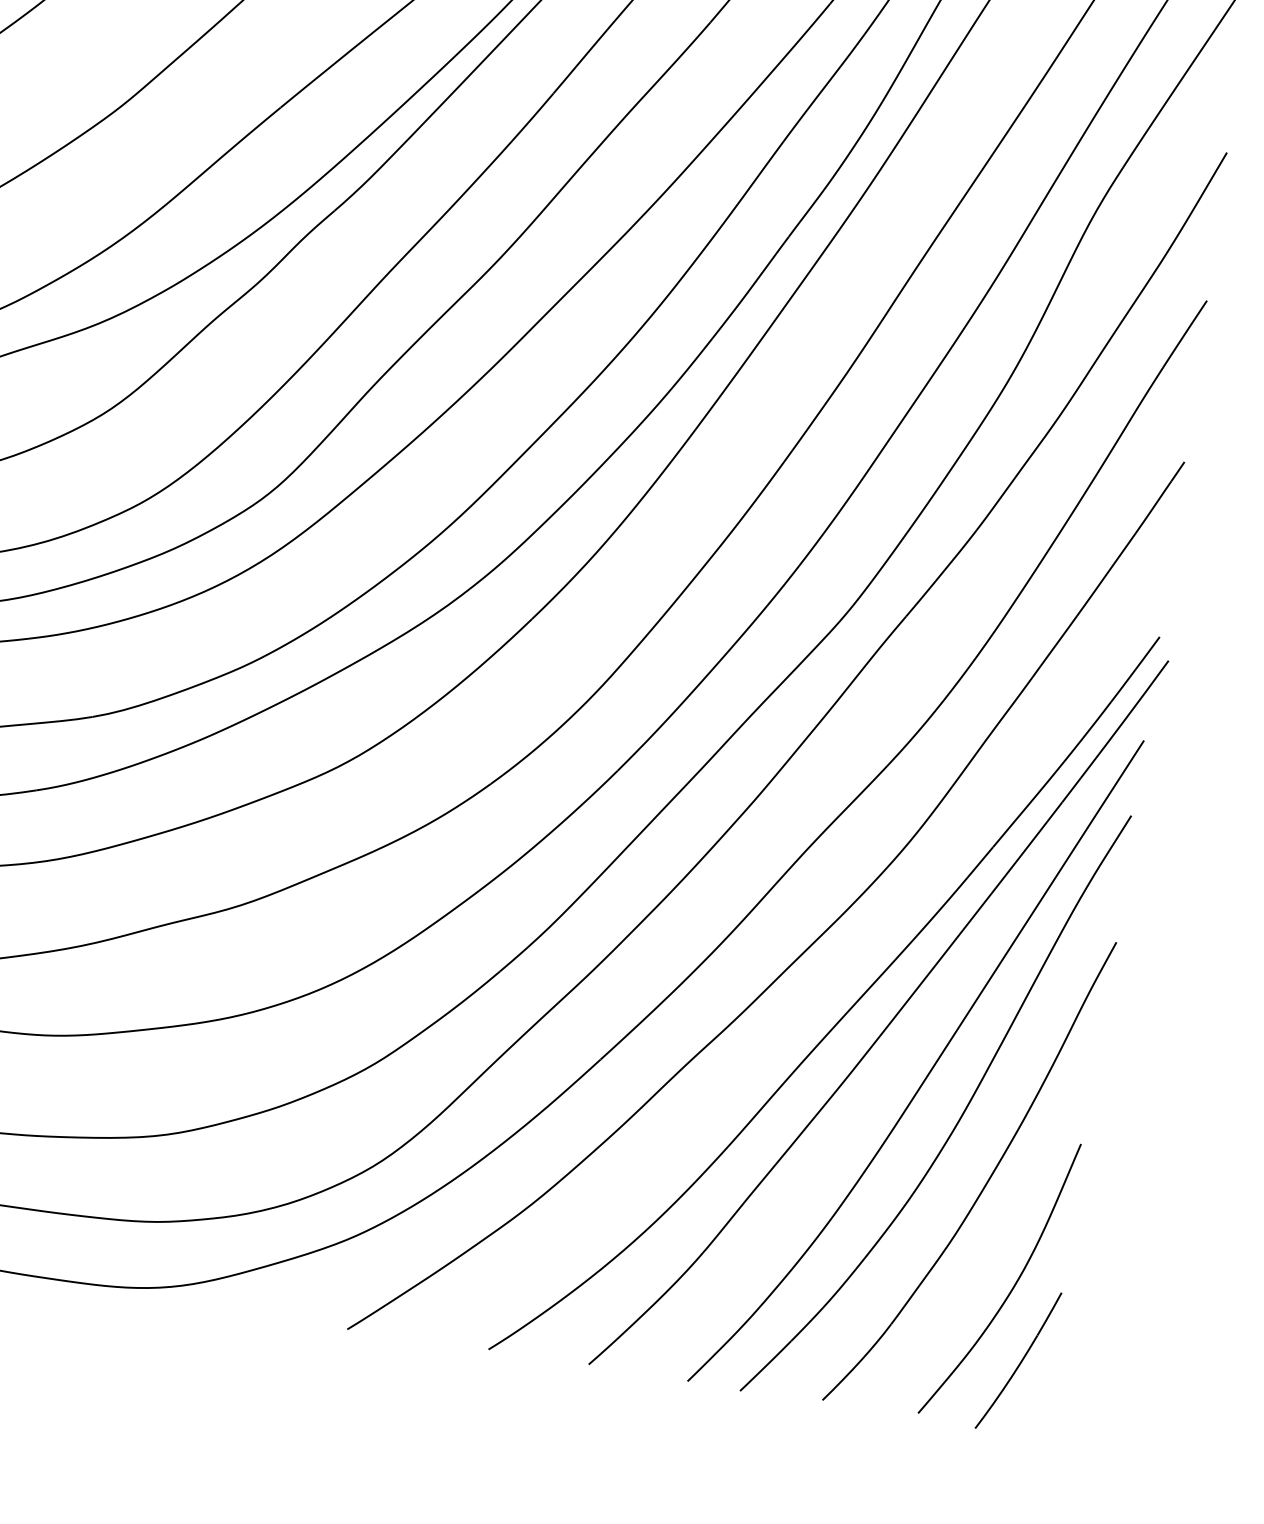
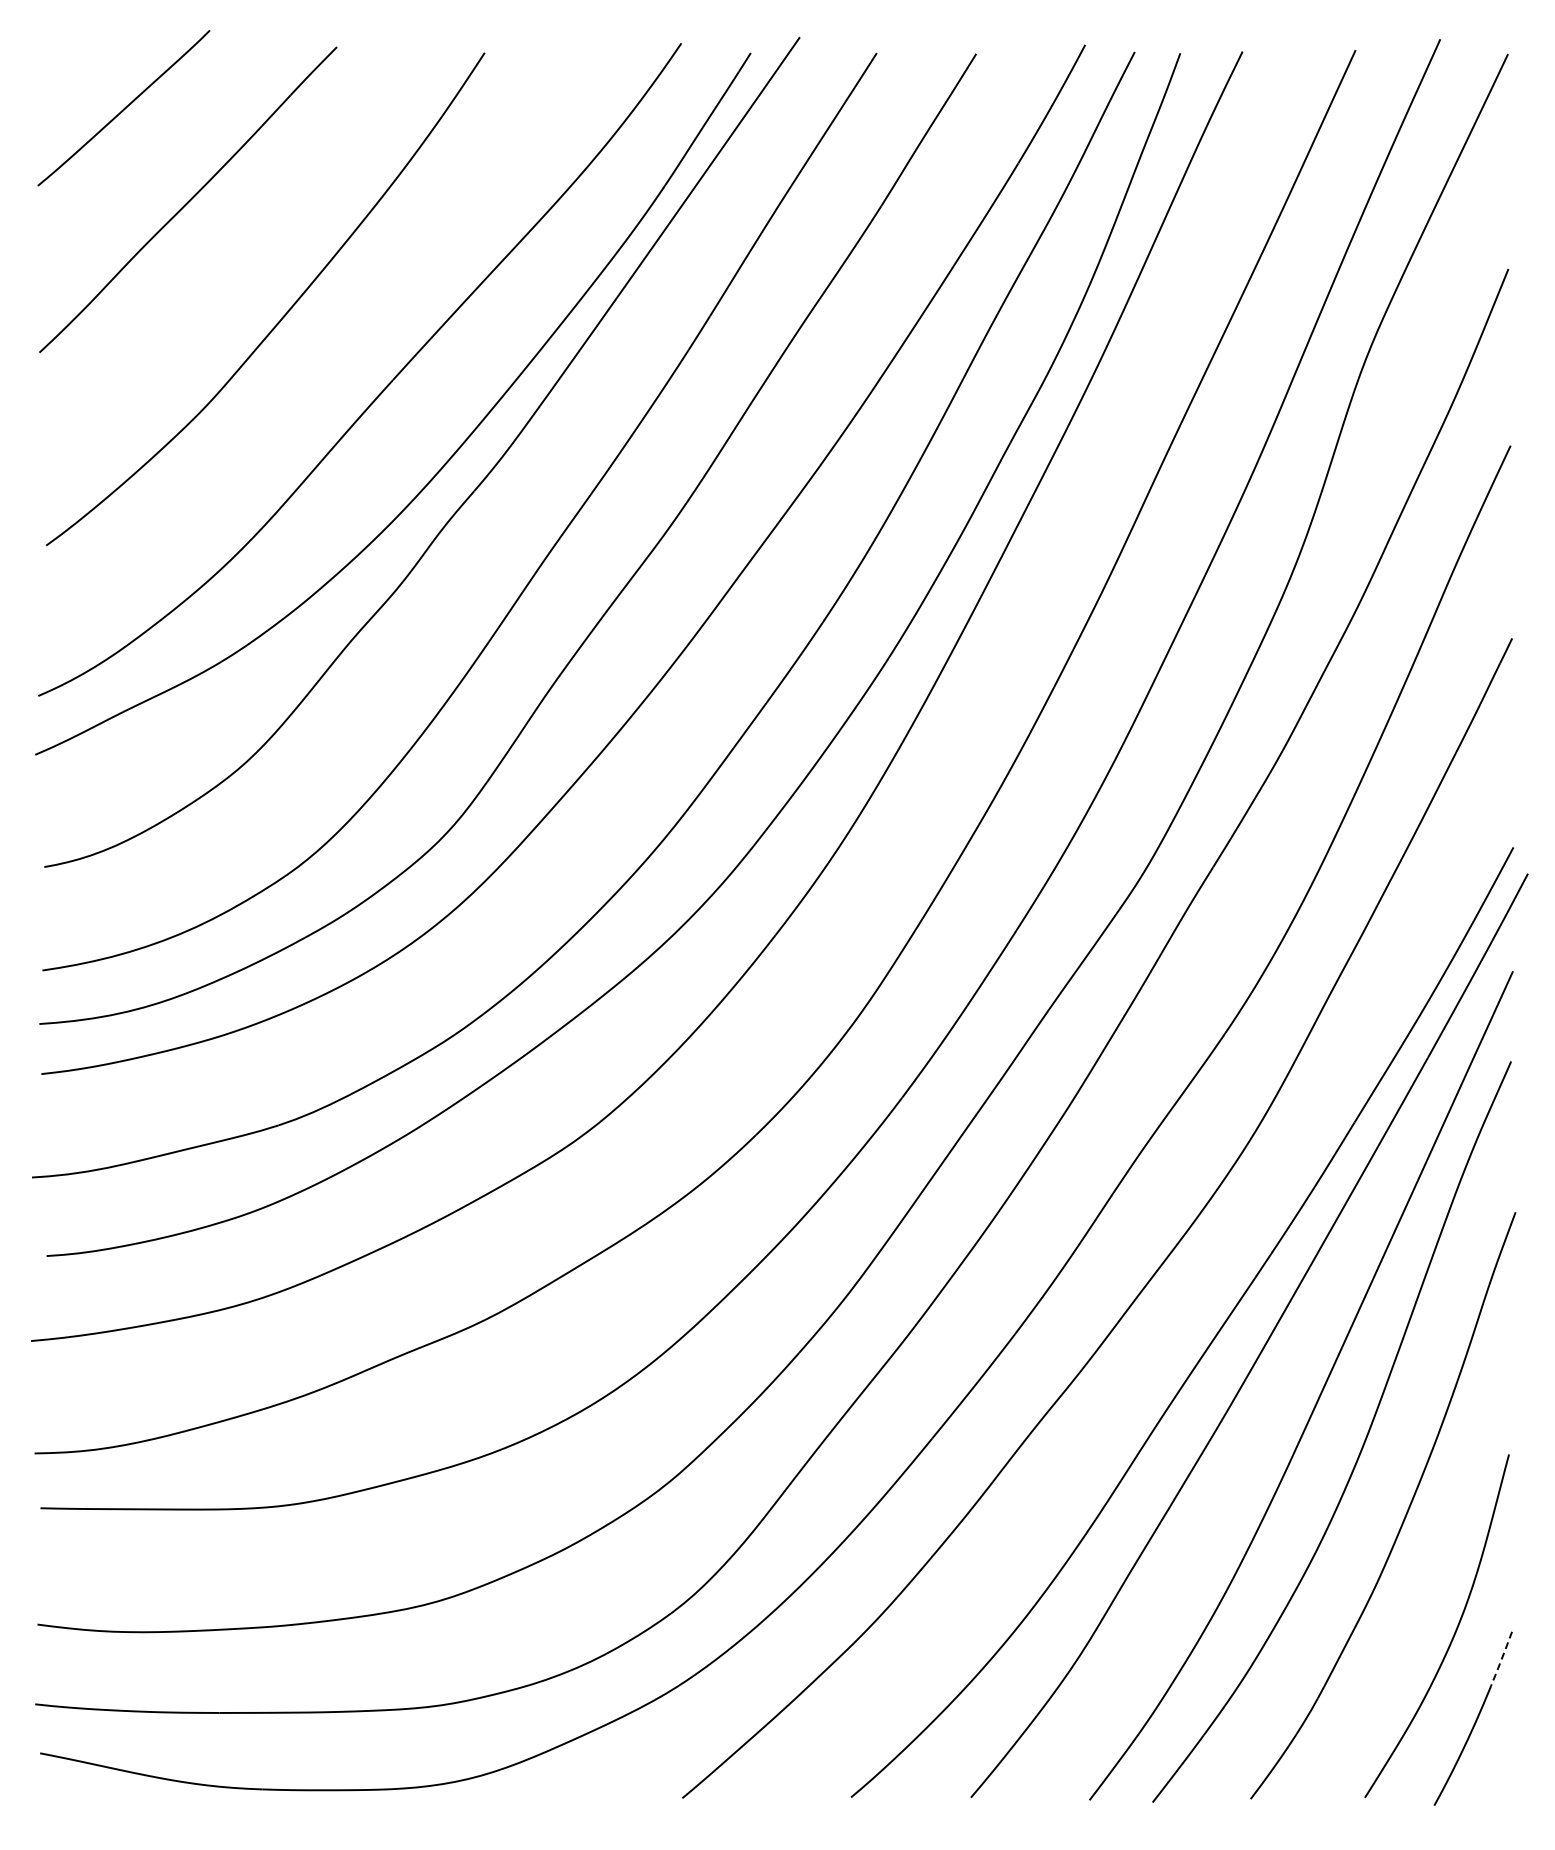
line: (1049, 1313) -> (1501, 1658), solid -> dashed

